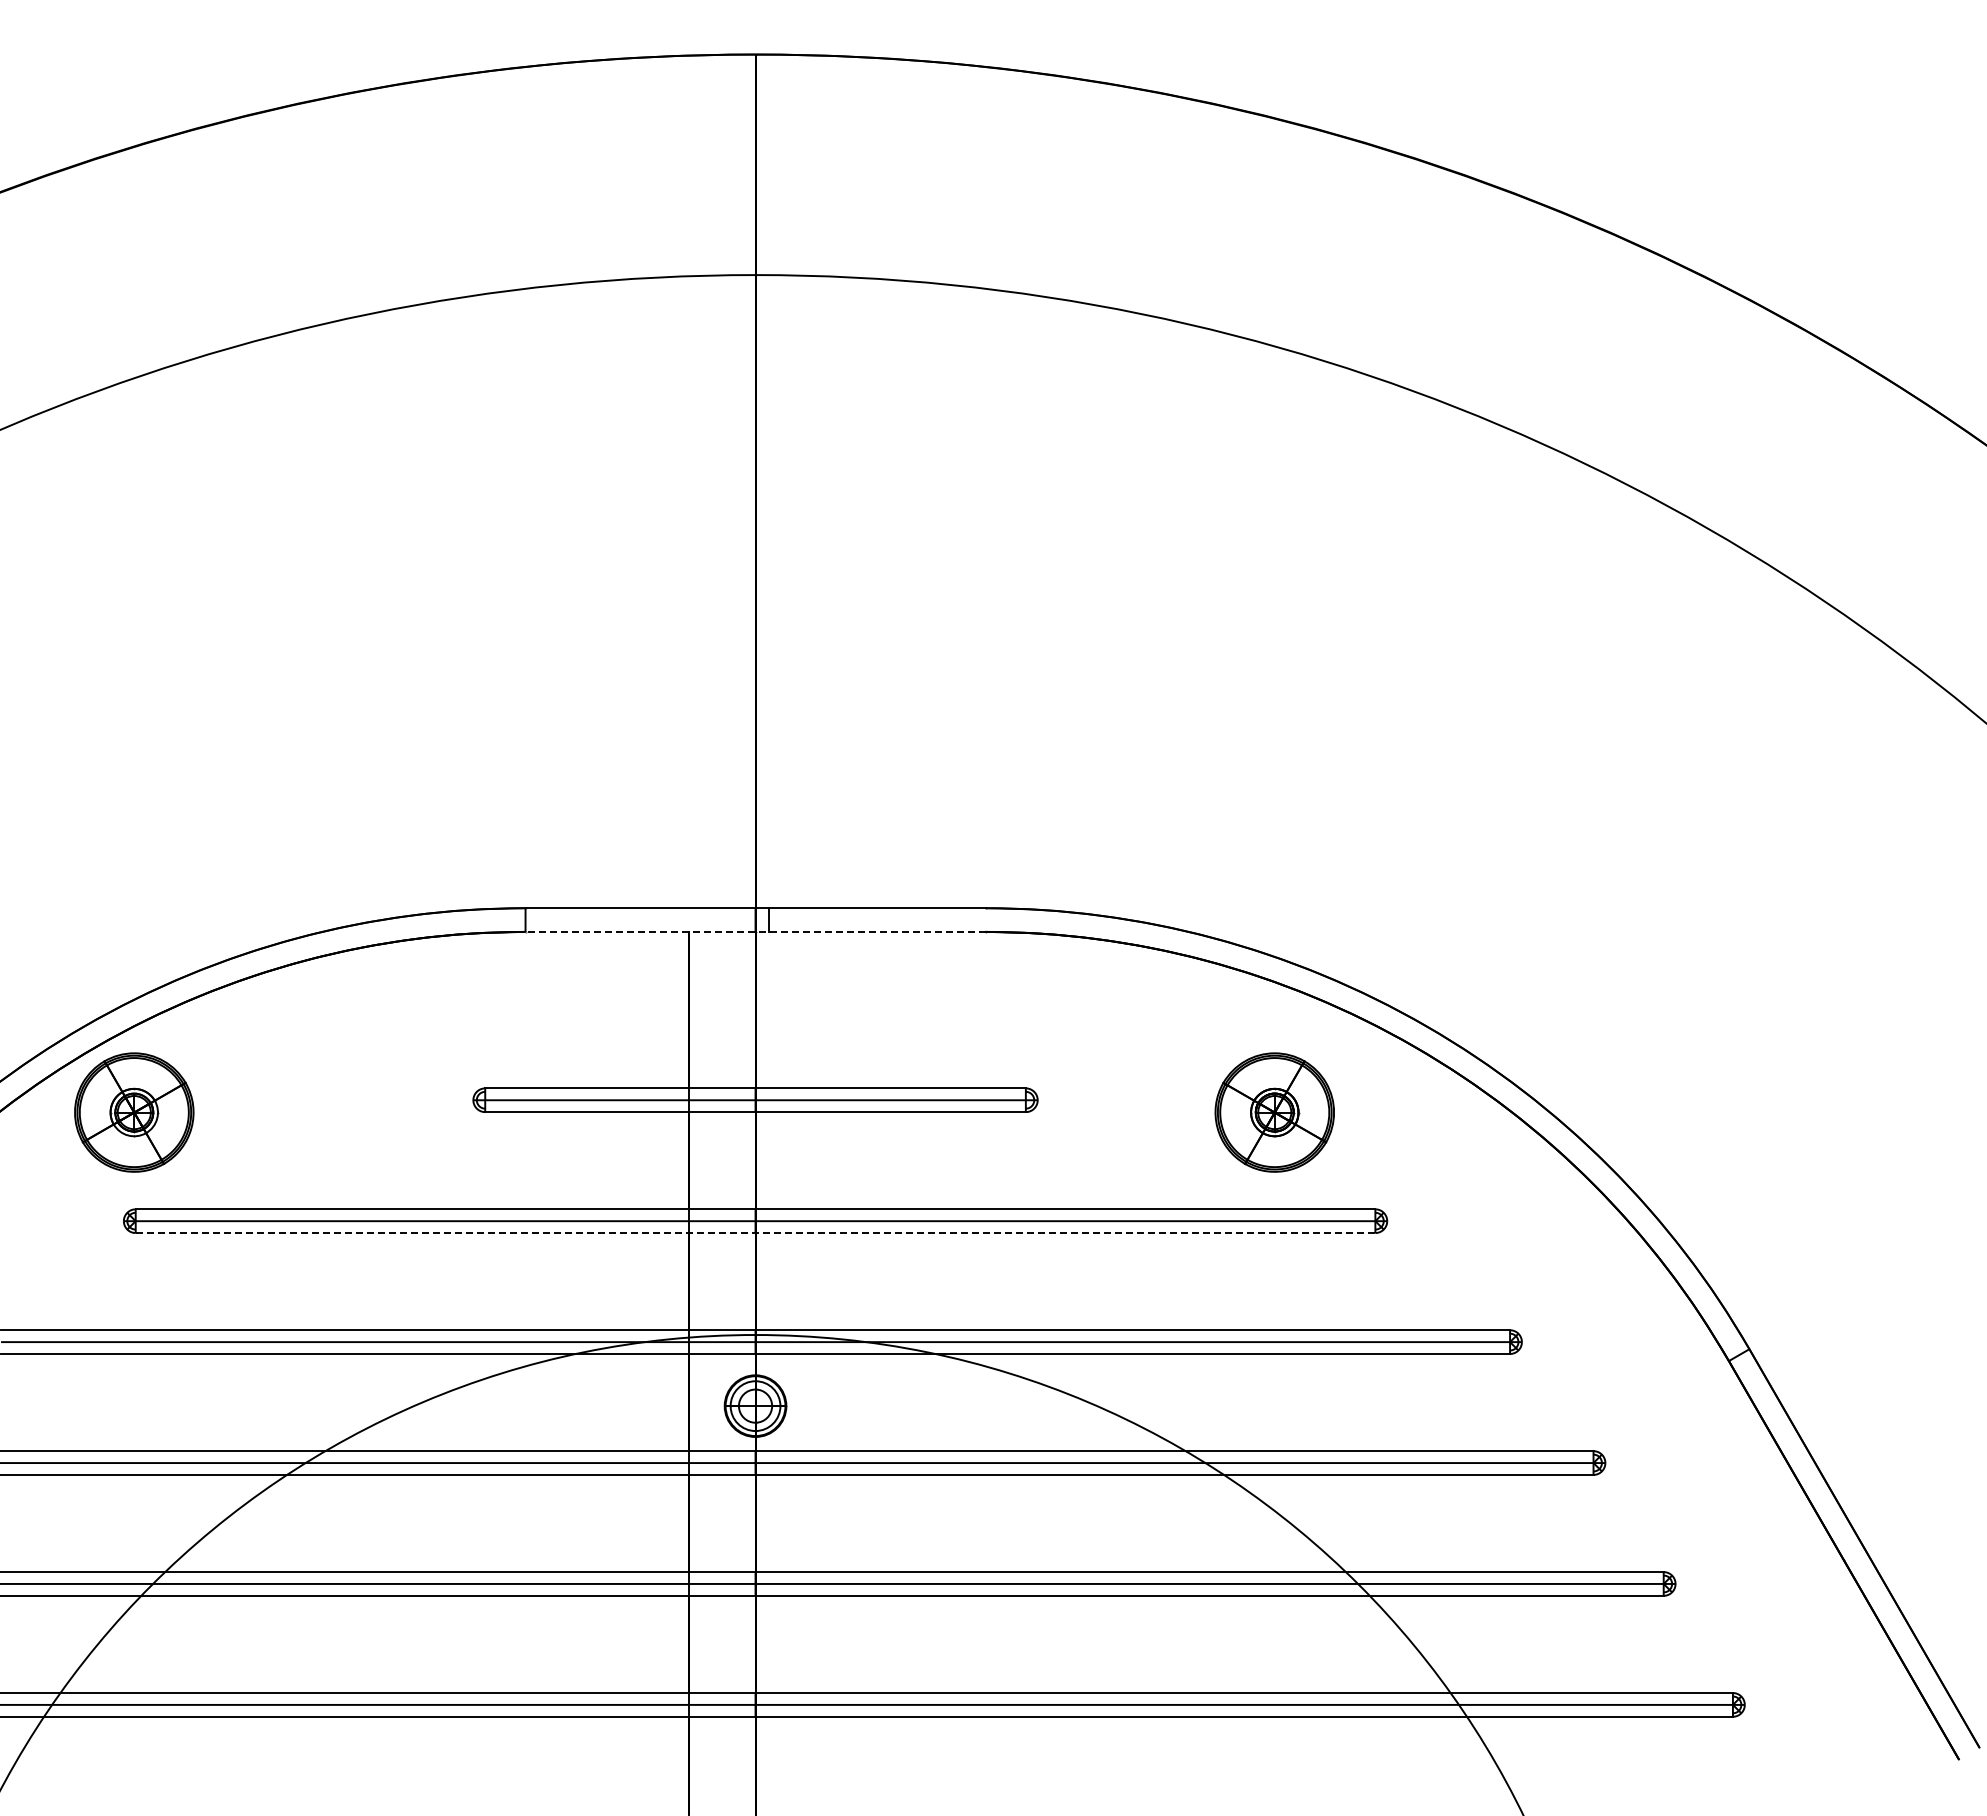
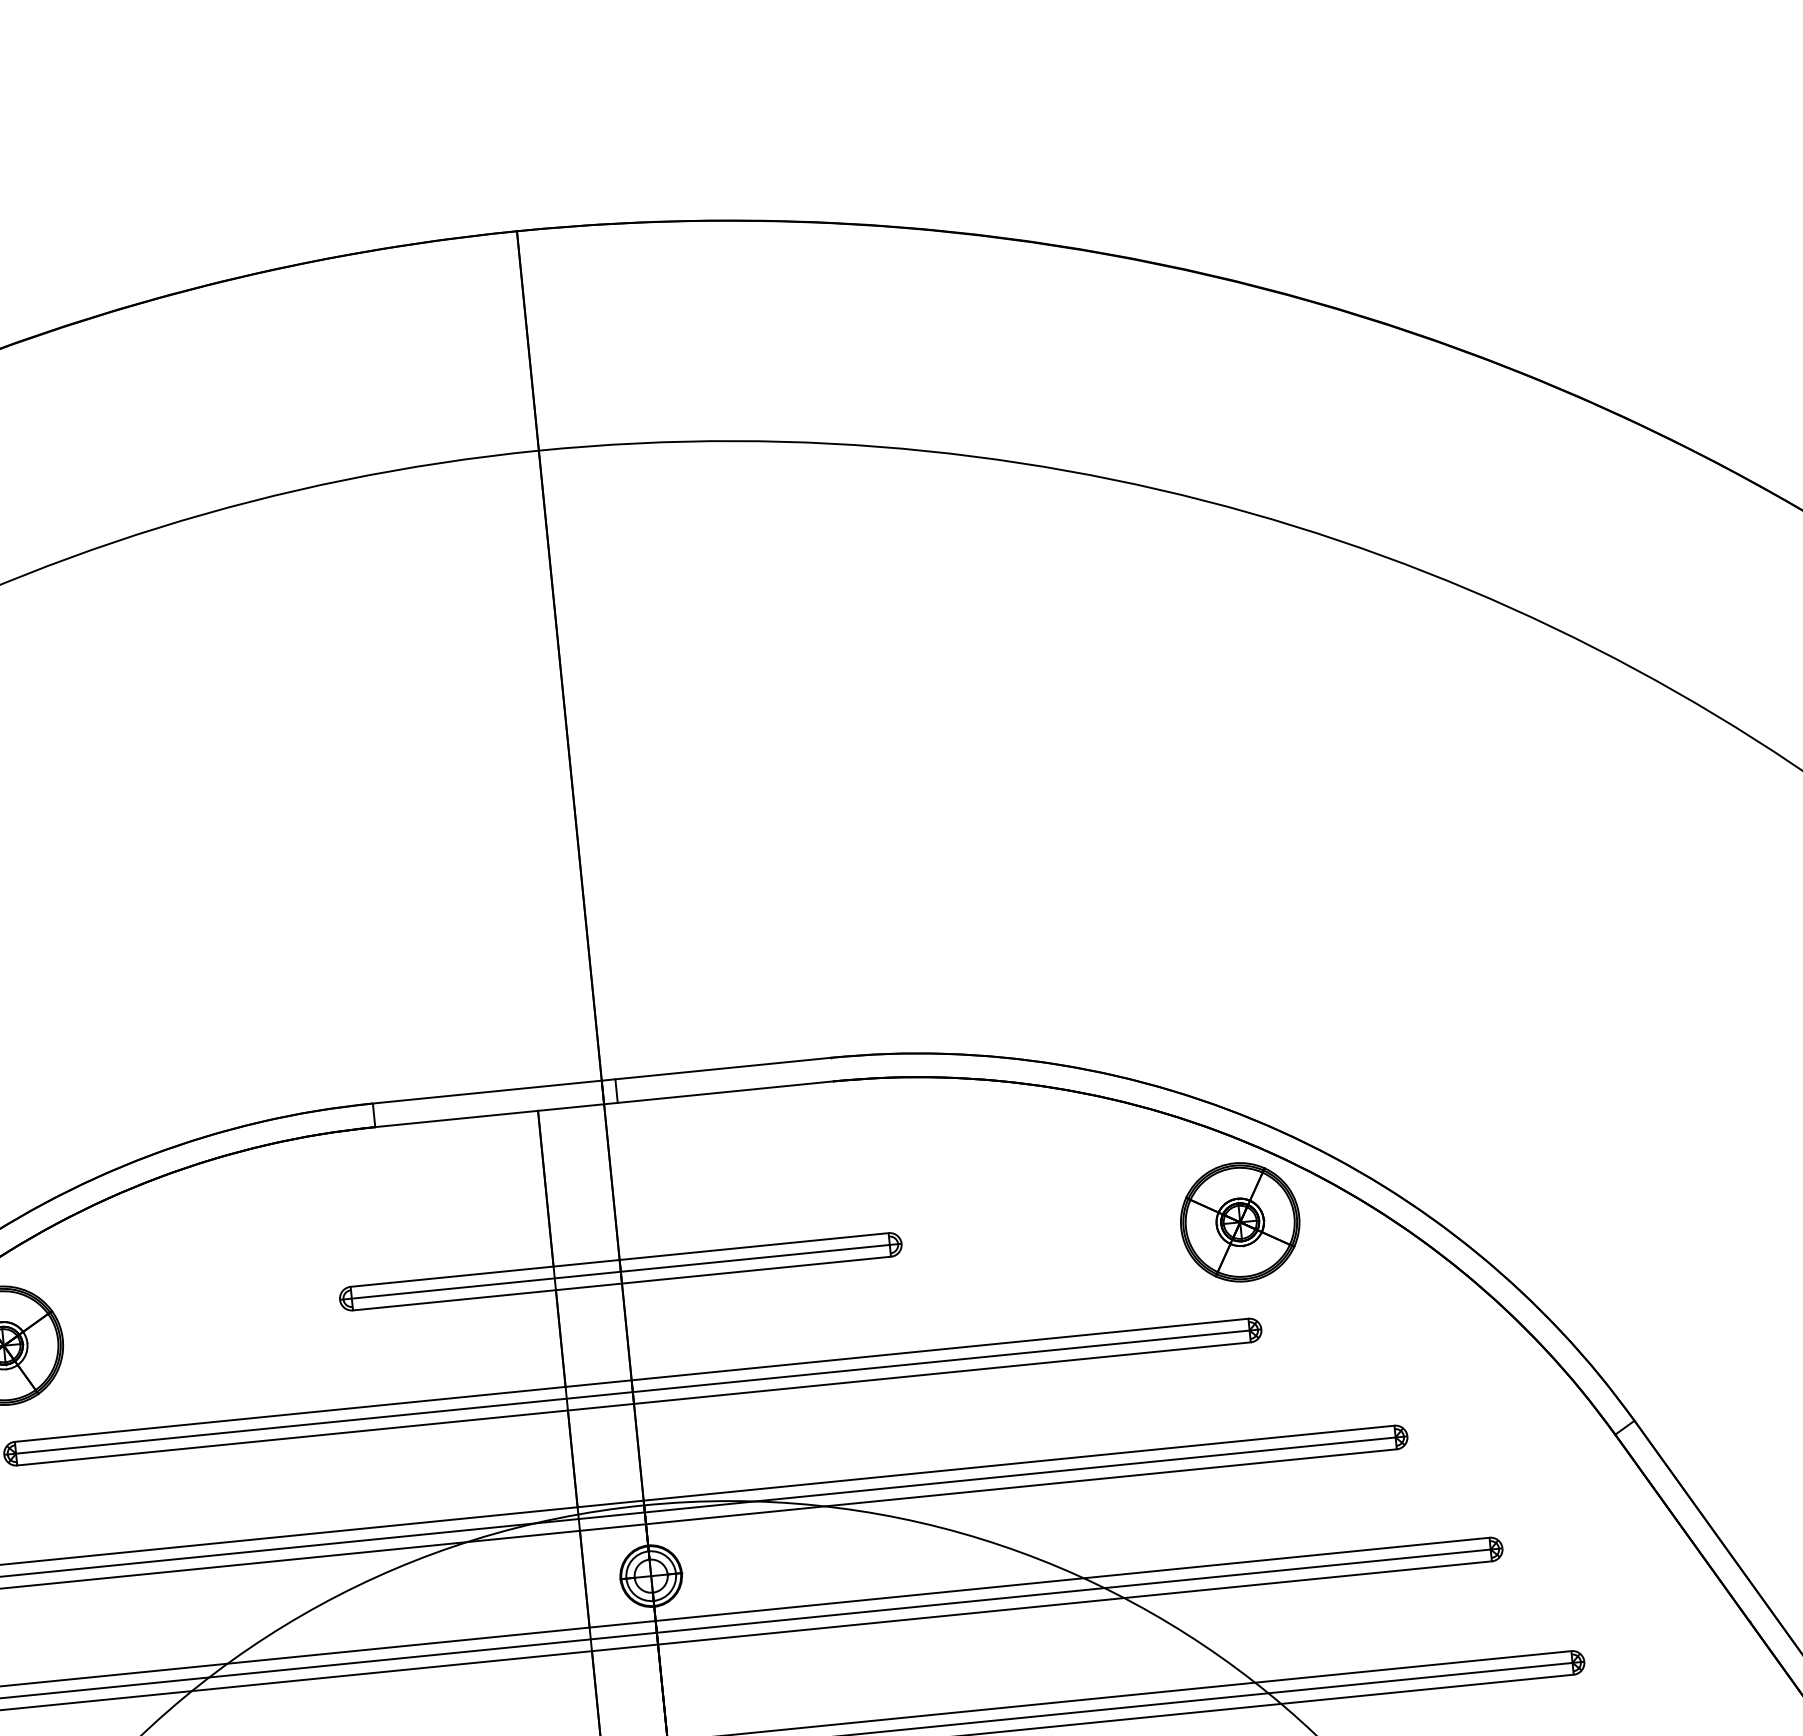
line: (755, 931) -> (604, 1103), dashed -> solid
part: (1274, 1112) -> (1239, 1222), moved
line: (755, 1233) -> (634, 1404), dashed -> solid

